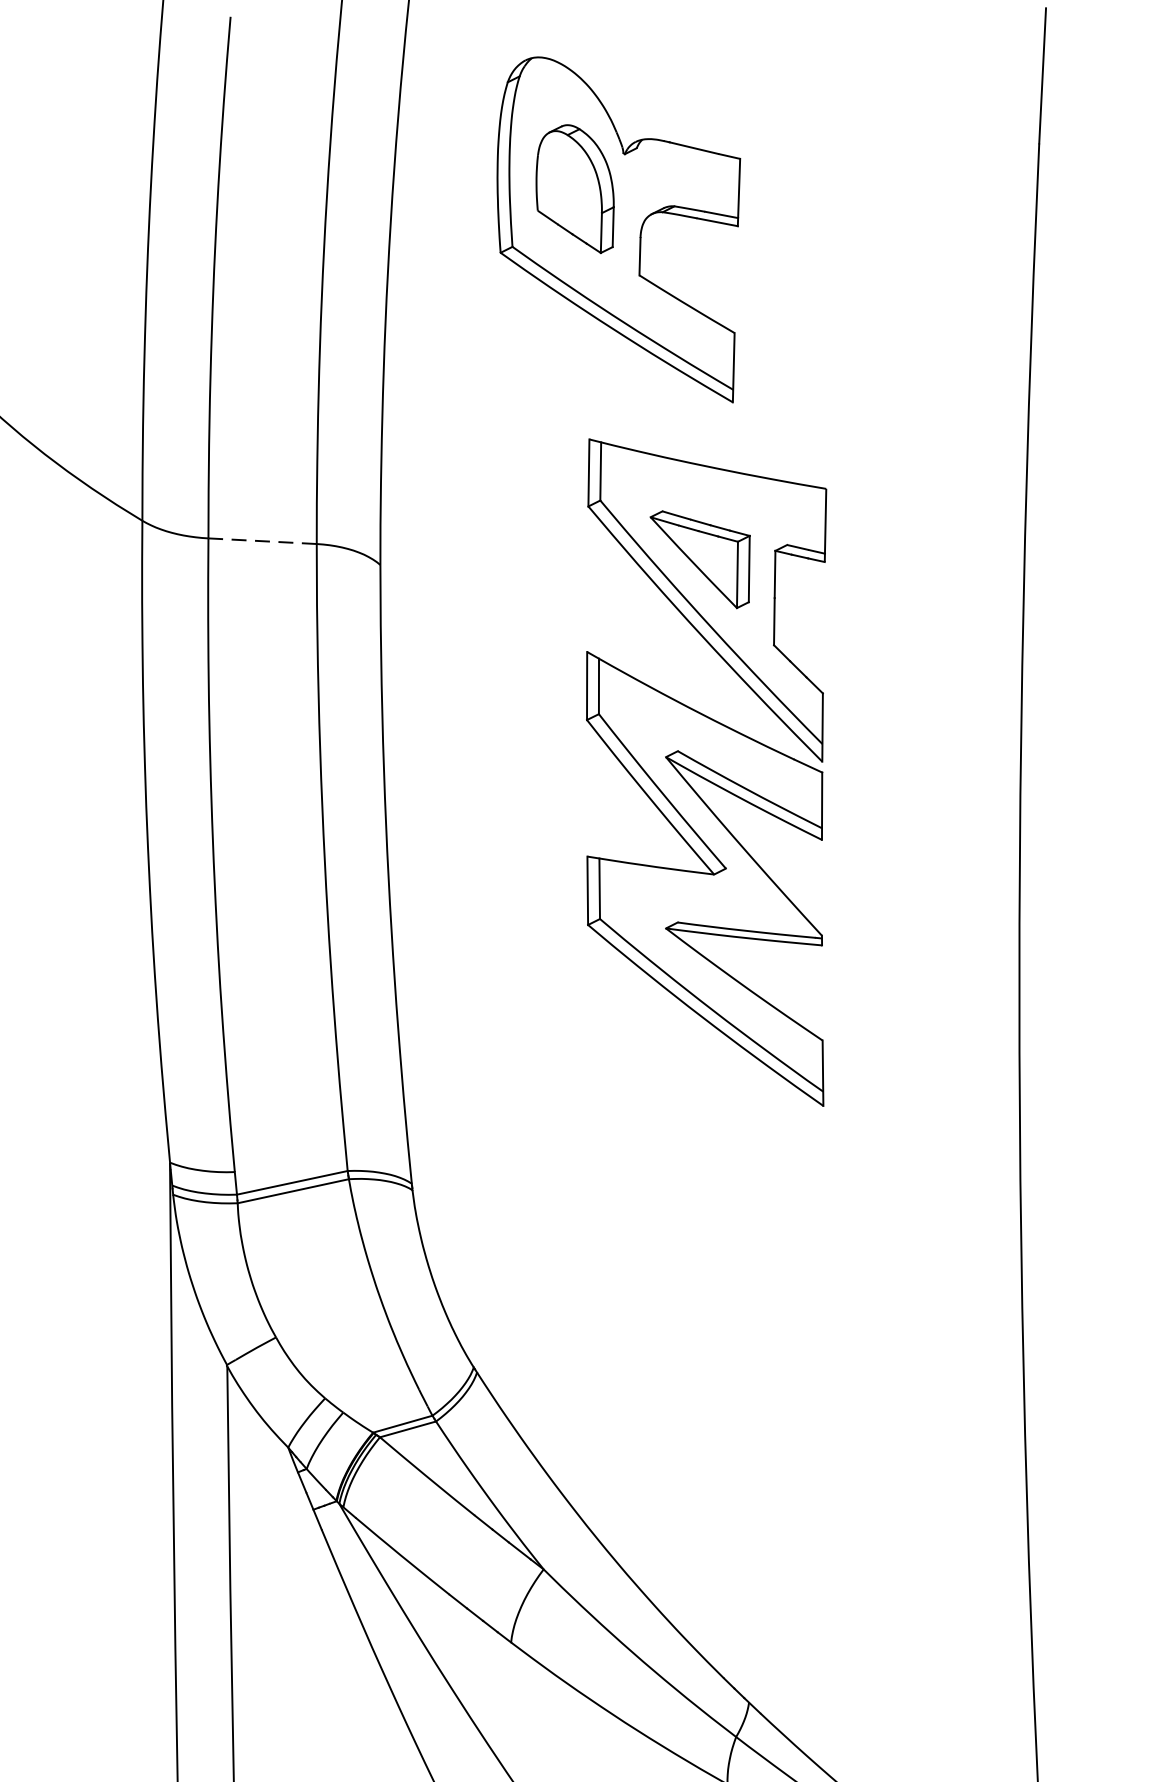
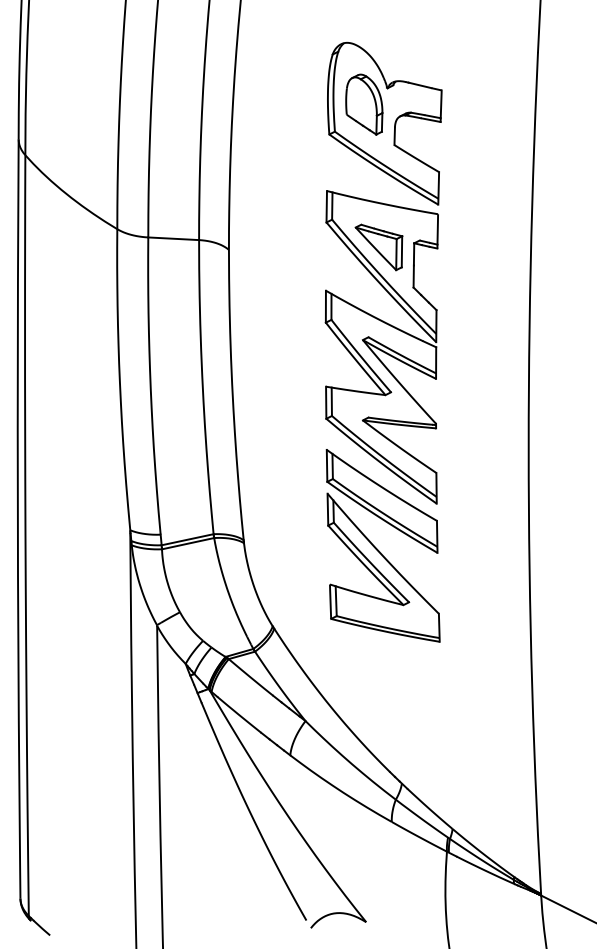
part: (618, 229) -> (384, 123), moved
line: (262, 540) -> (173, 238), dashed -> solid
part: (707, 1195) -> (382, 545), added

